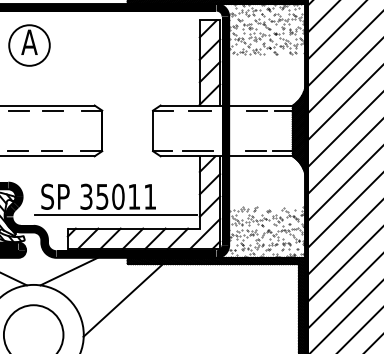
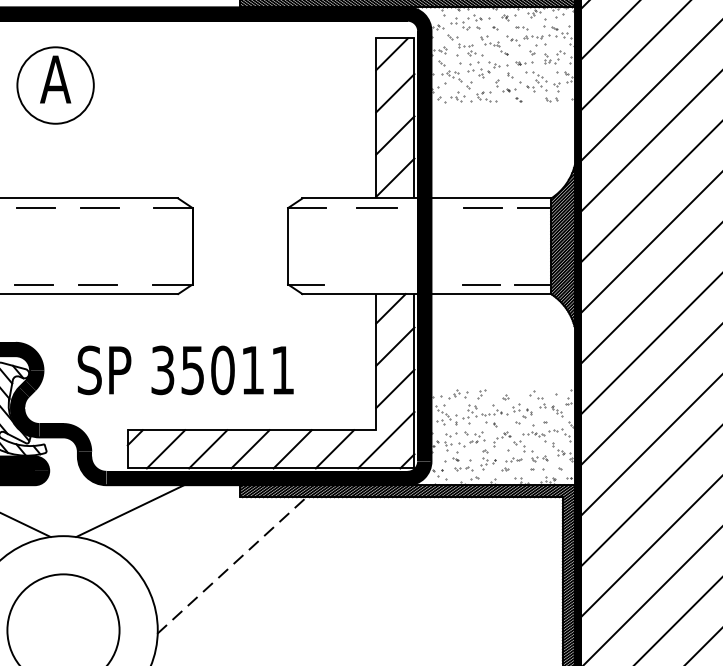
line: (197, 151) -> (371, 284), removed
line: (115, 214) -> (217, 403), removed
line: (123, 300) -> (232, 565), solid -> dashed

